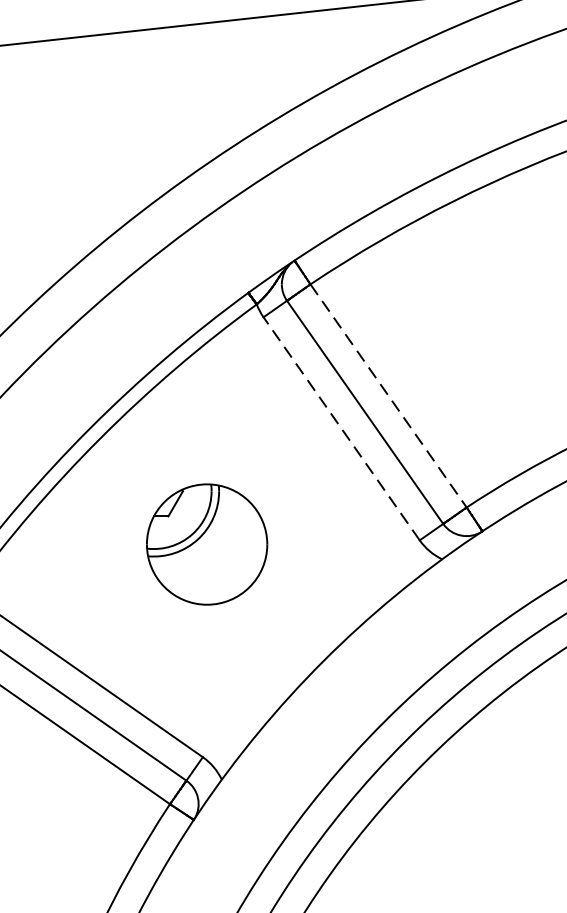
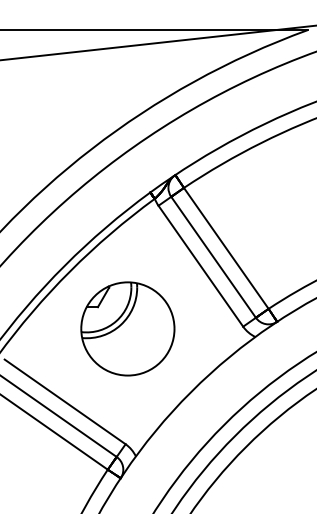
line: (388, 396) -> (226, 248), dashed -> solid
line: (341, 429) -> (200, 266), dashed -> solid
part: (206, 543) -> (127, 328), size x1.43

